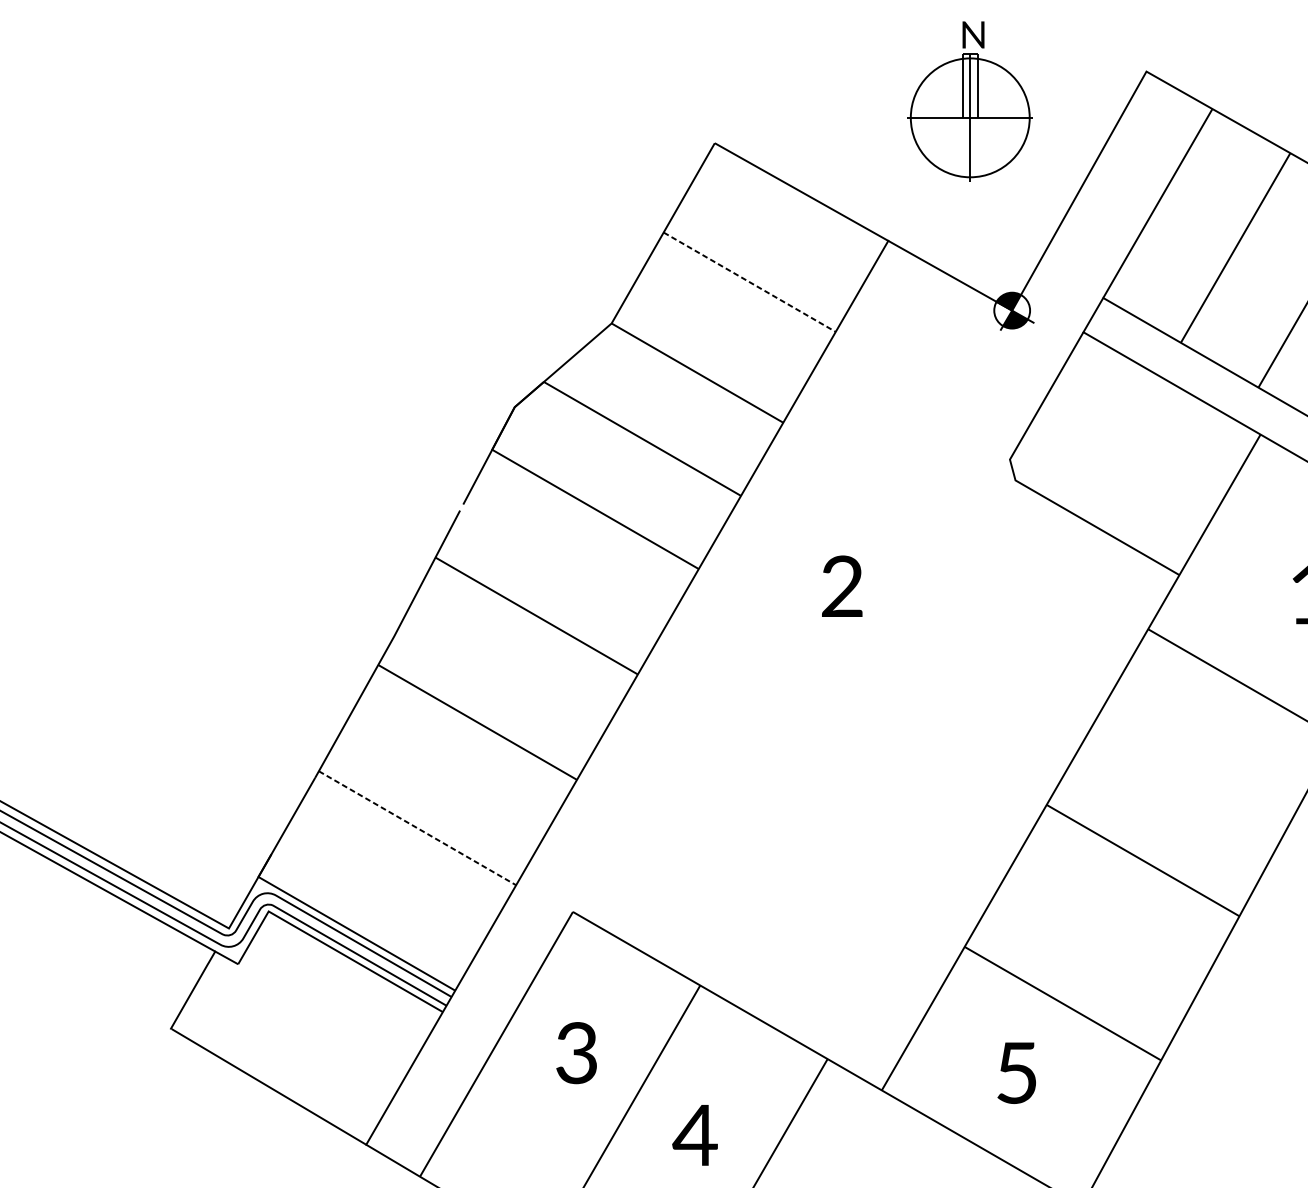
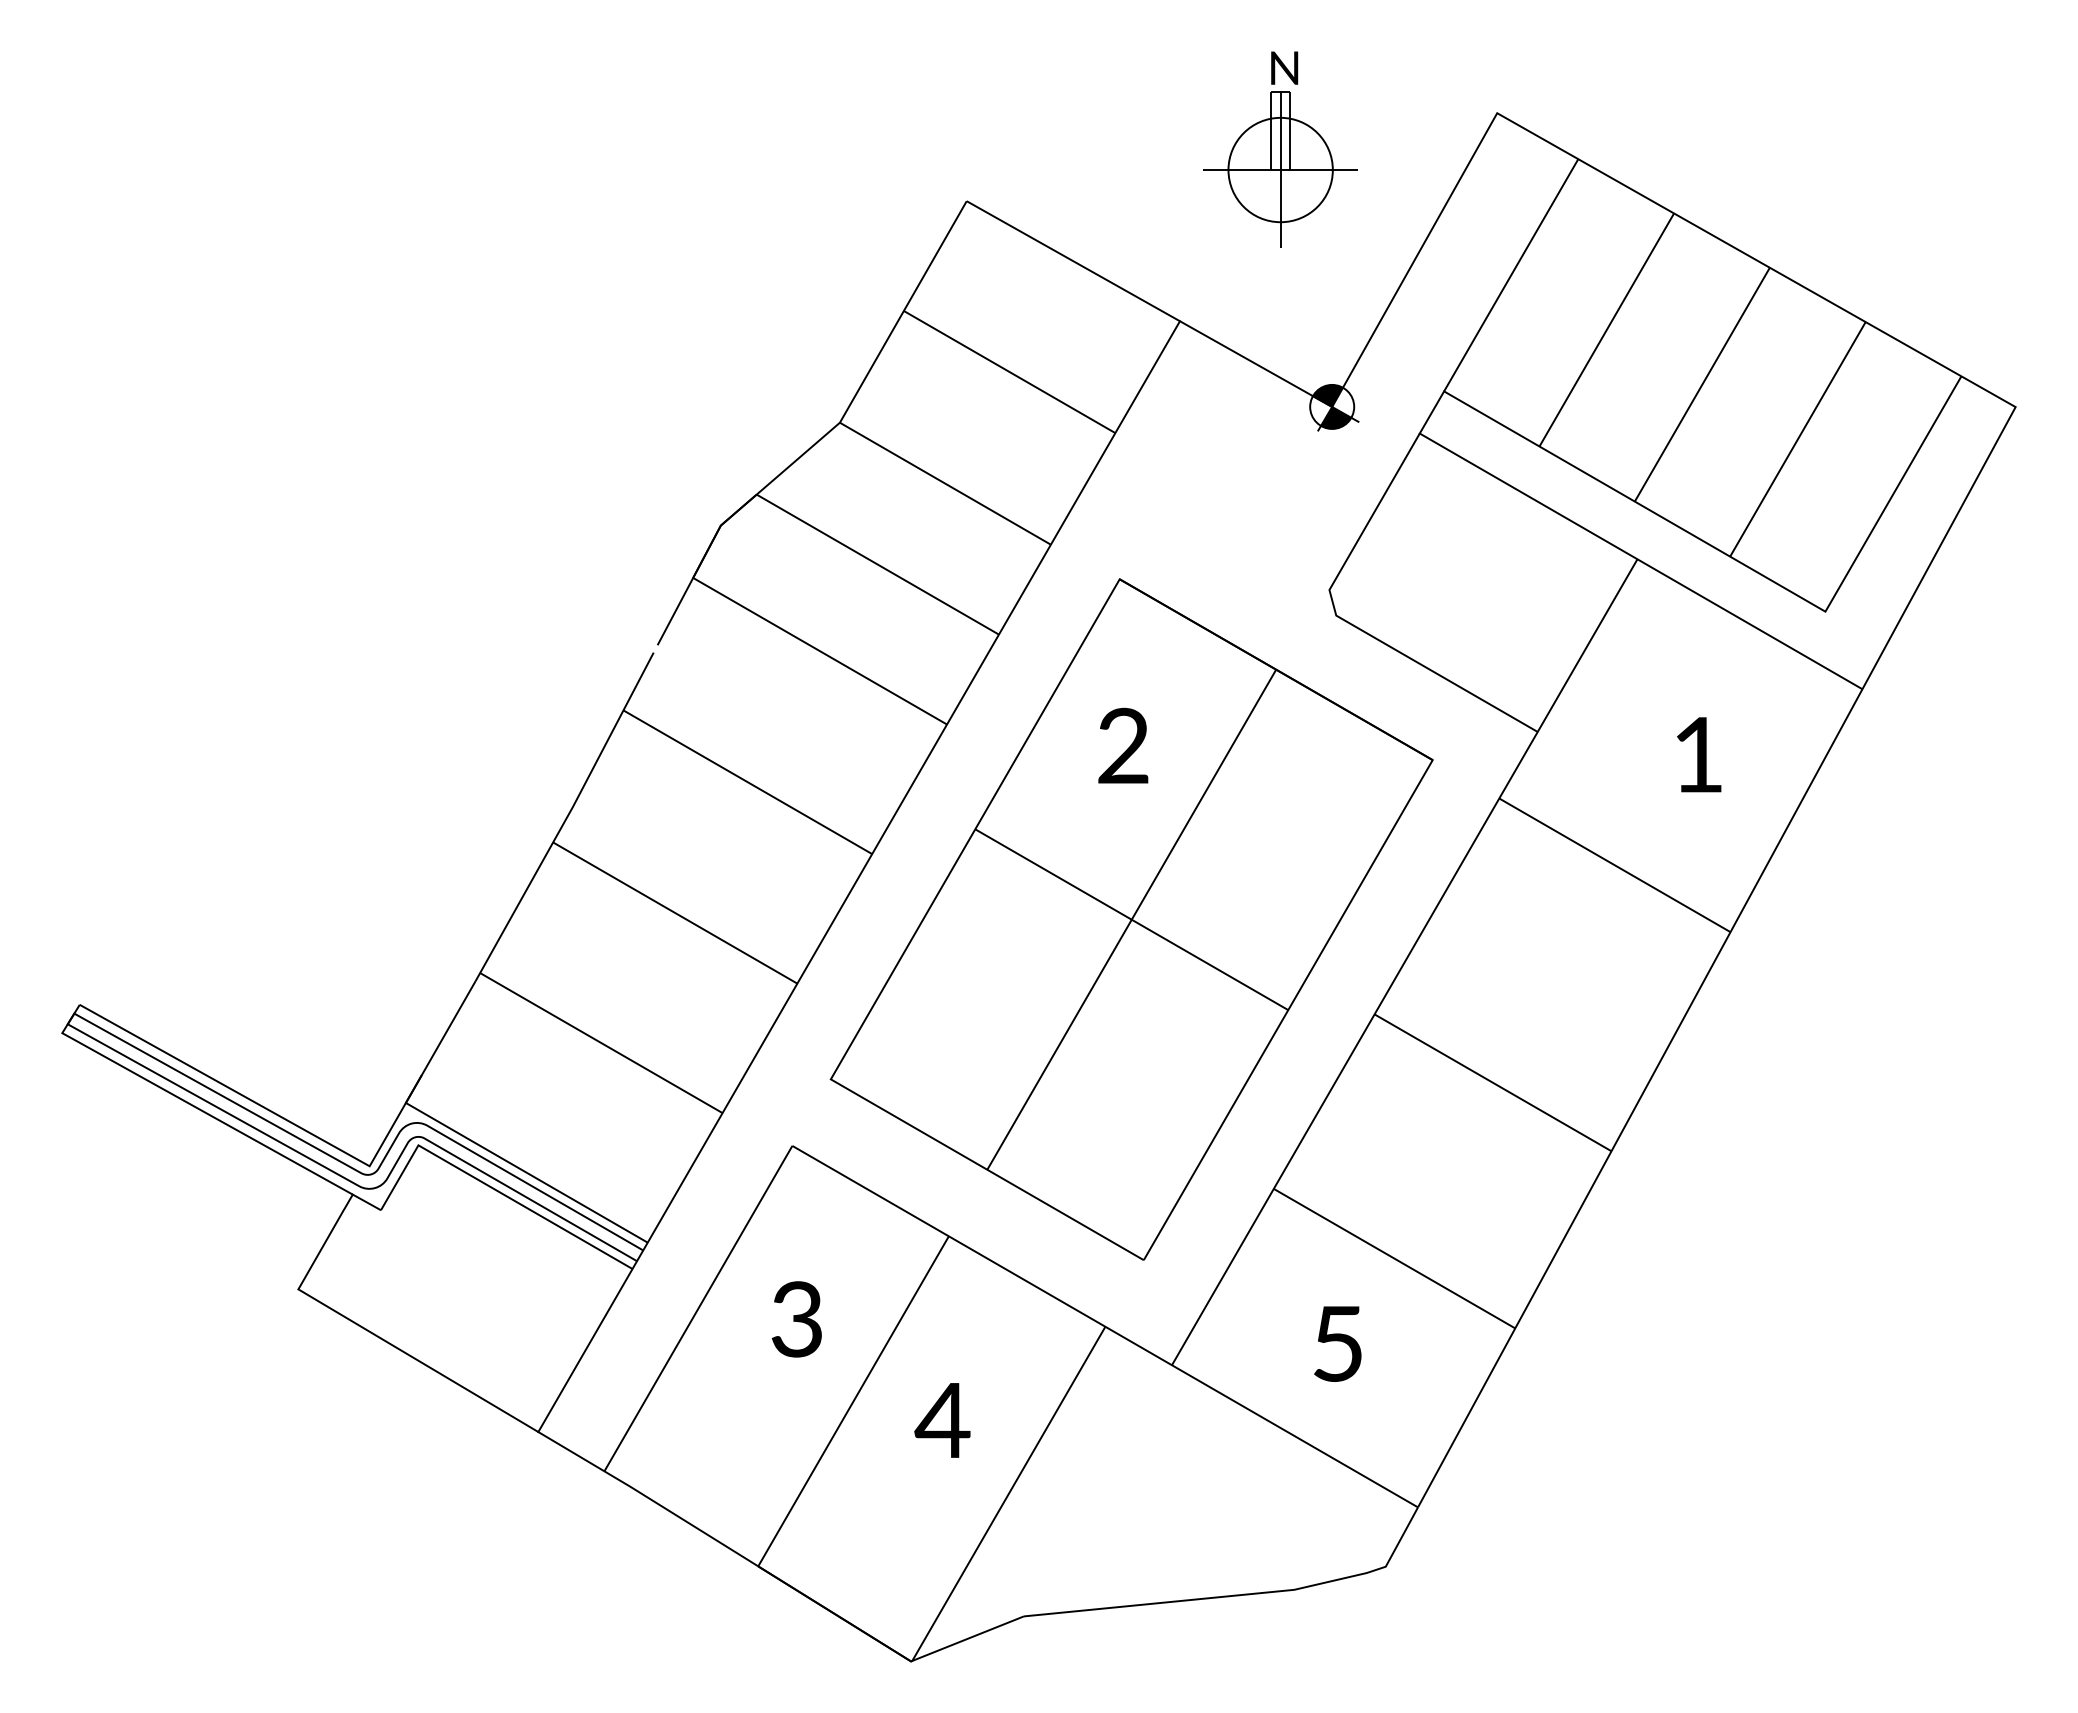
circle: (970, 117) -> (1280, 169), size x0.71
line: (750, 282) -> (1010, 372), dashed -> solid
part: (848, 727) -> (1131, 919), added
line: (417, 828) -> (601, 1043), dashed -> solid

